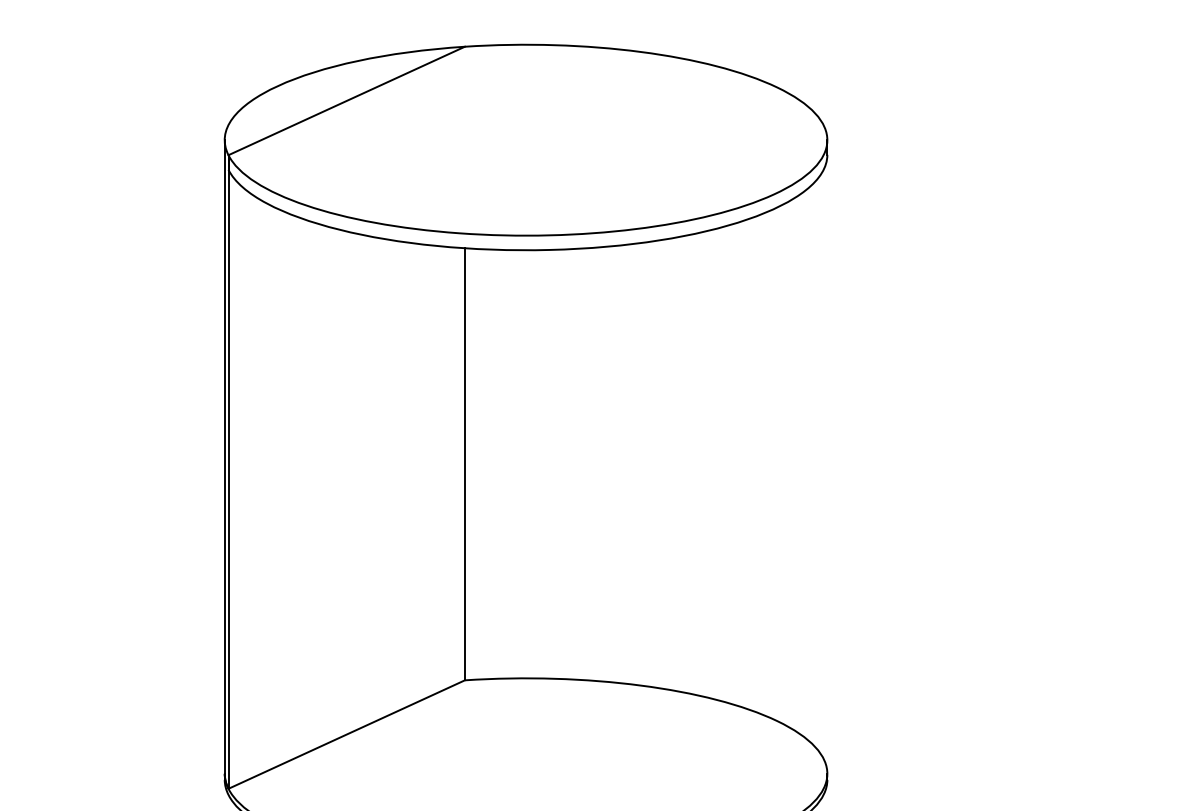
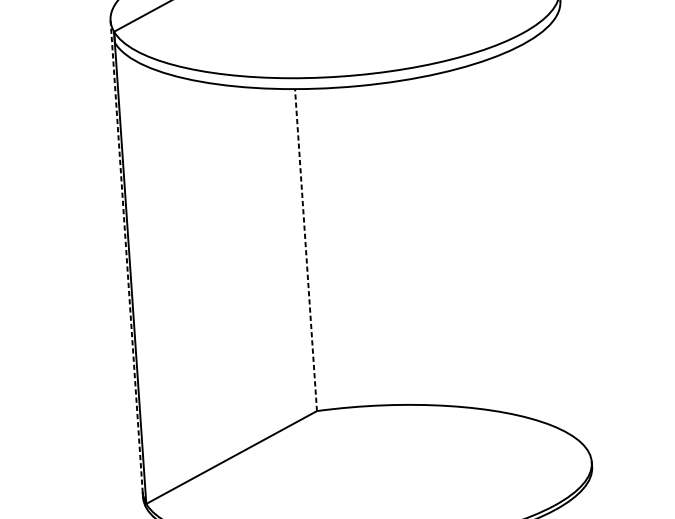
line: (224, 457) -> (126, 257), solid -> dashed
line: (464, 463) -> (305, 249), solid -> dashed

